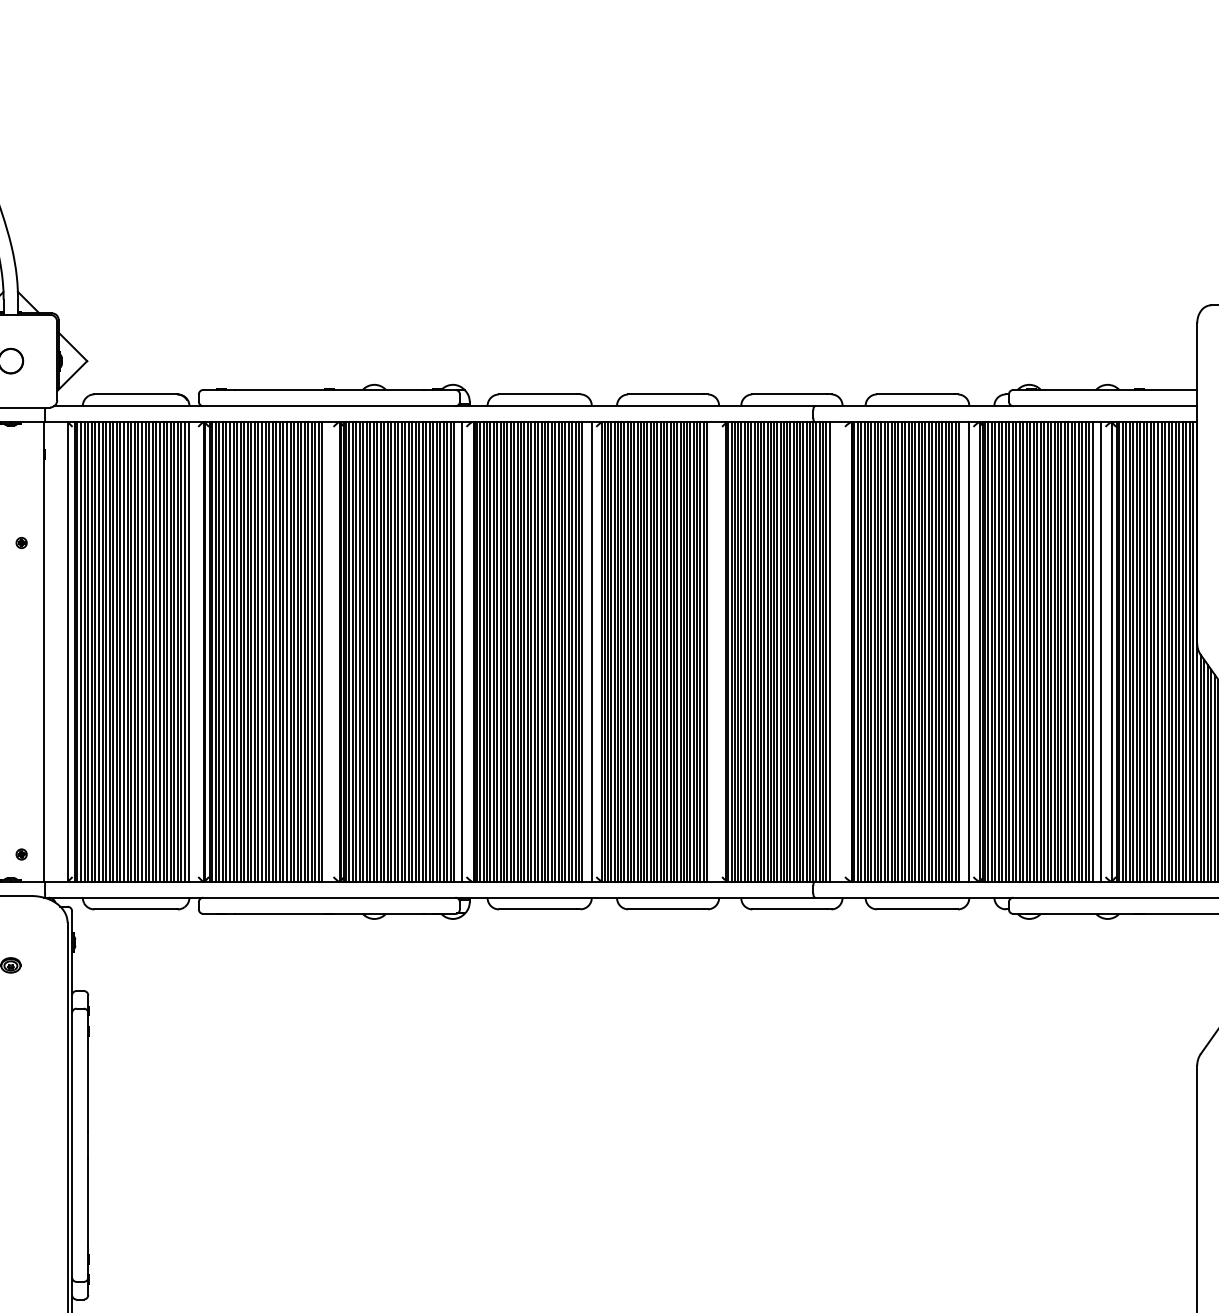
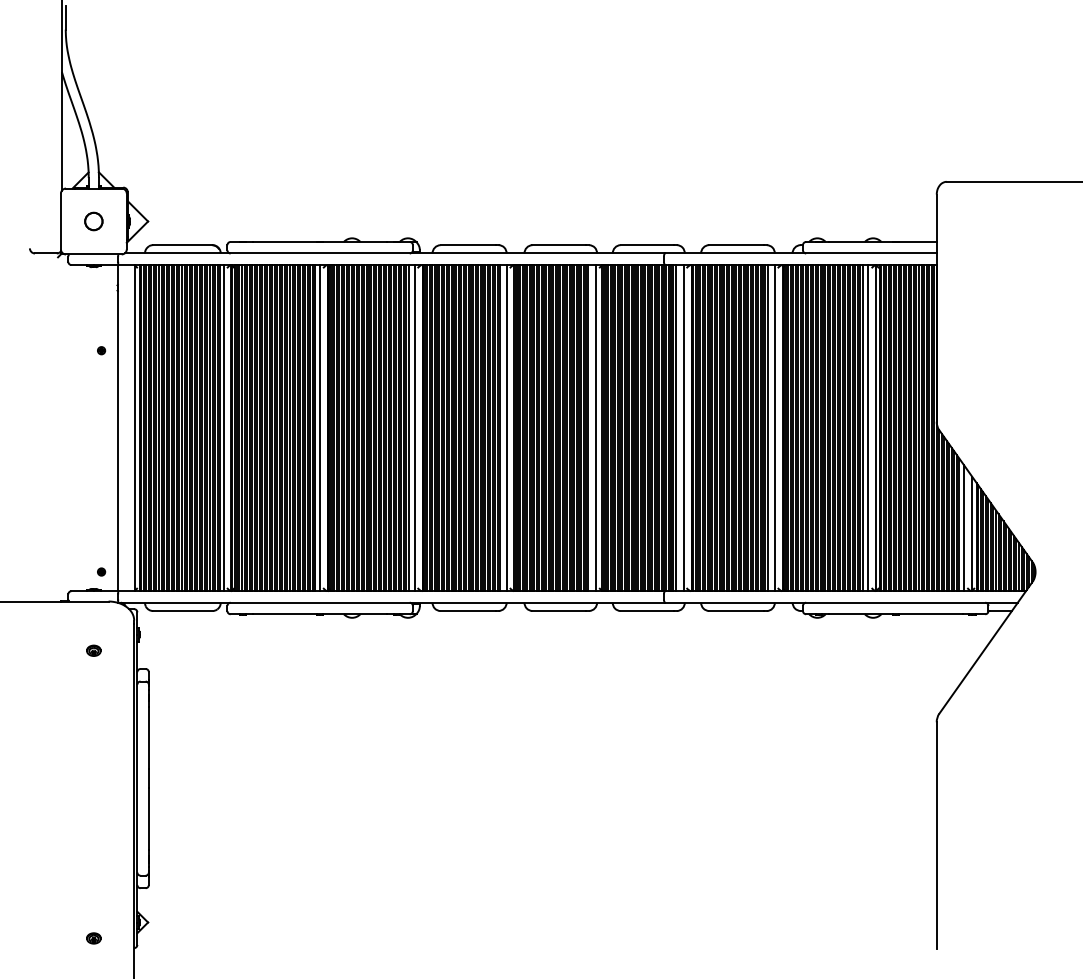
line: (193, 652) -> (223, 428), added
line: (328, 652) -> (319, 428), added
line: (718, 652) -> (596, 428), added
line: (840, 652) -> (683, 428), added

